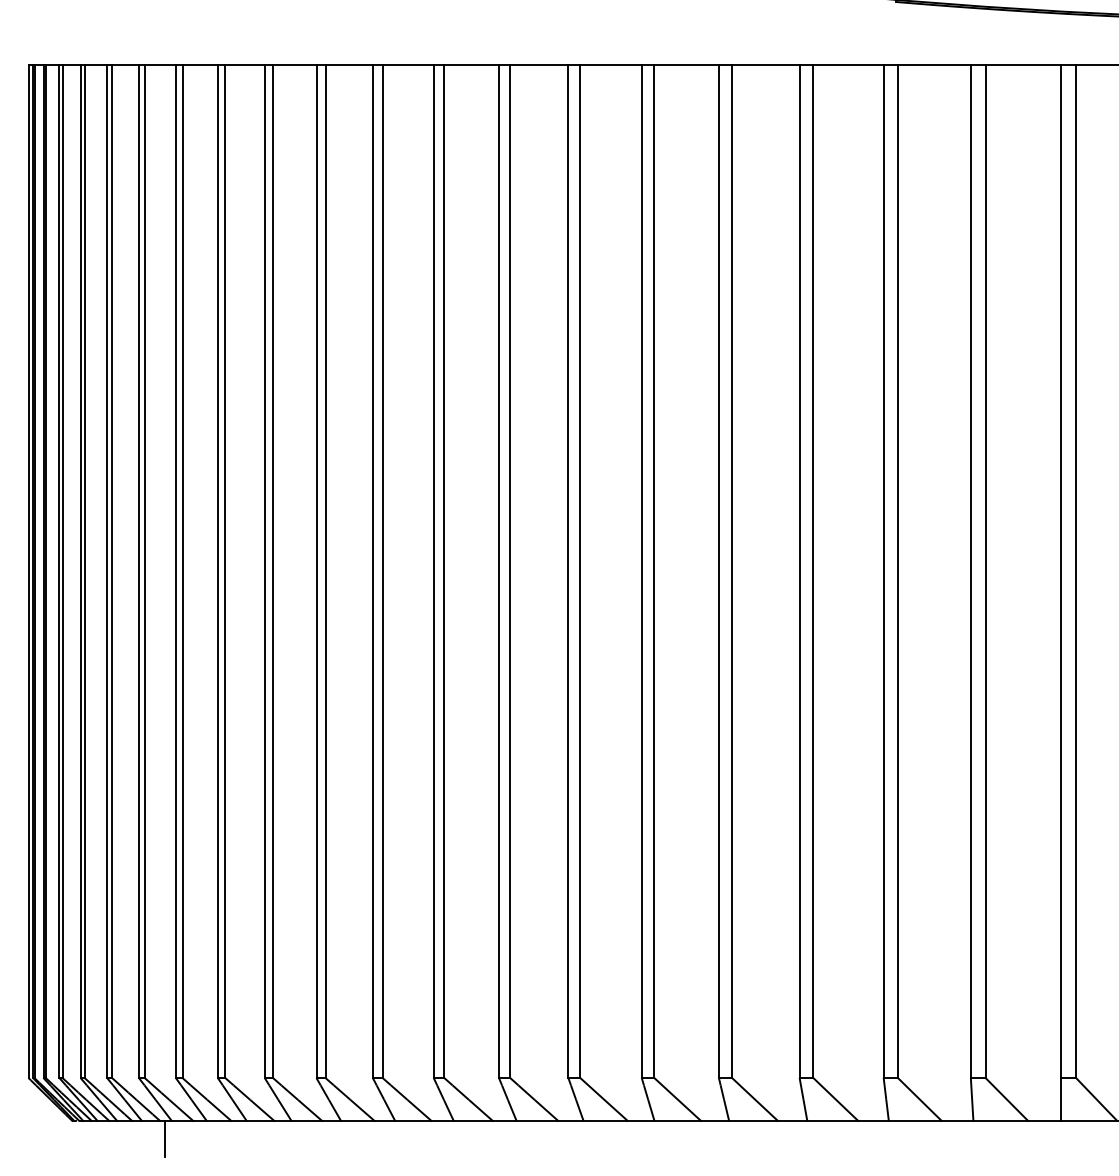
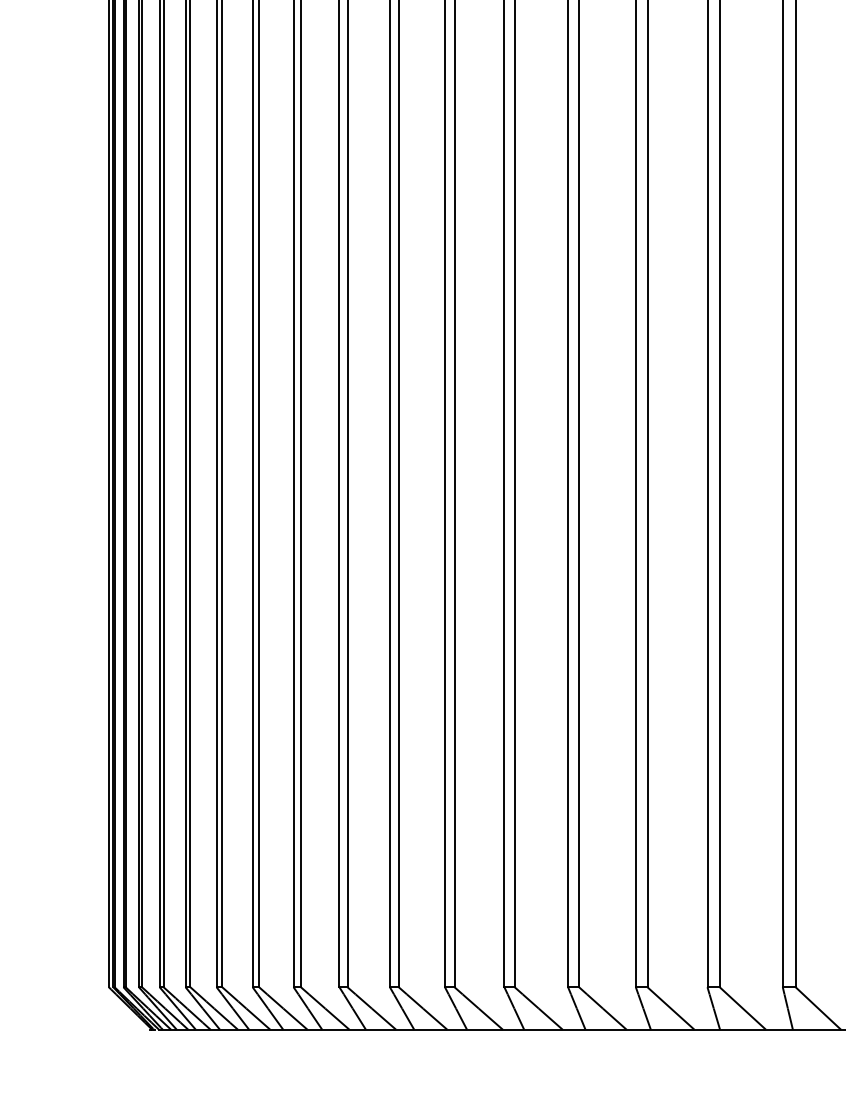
line: (165, 1139) -> (242, 1047), removed

